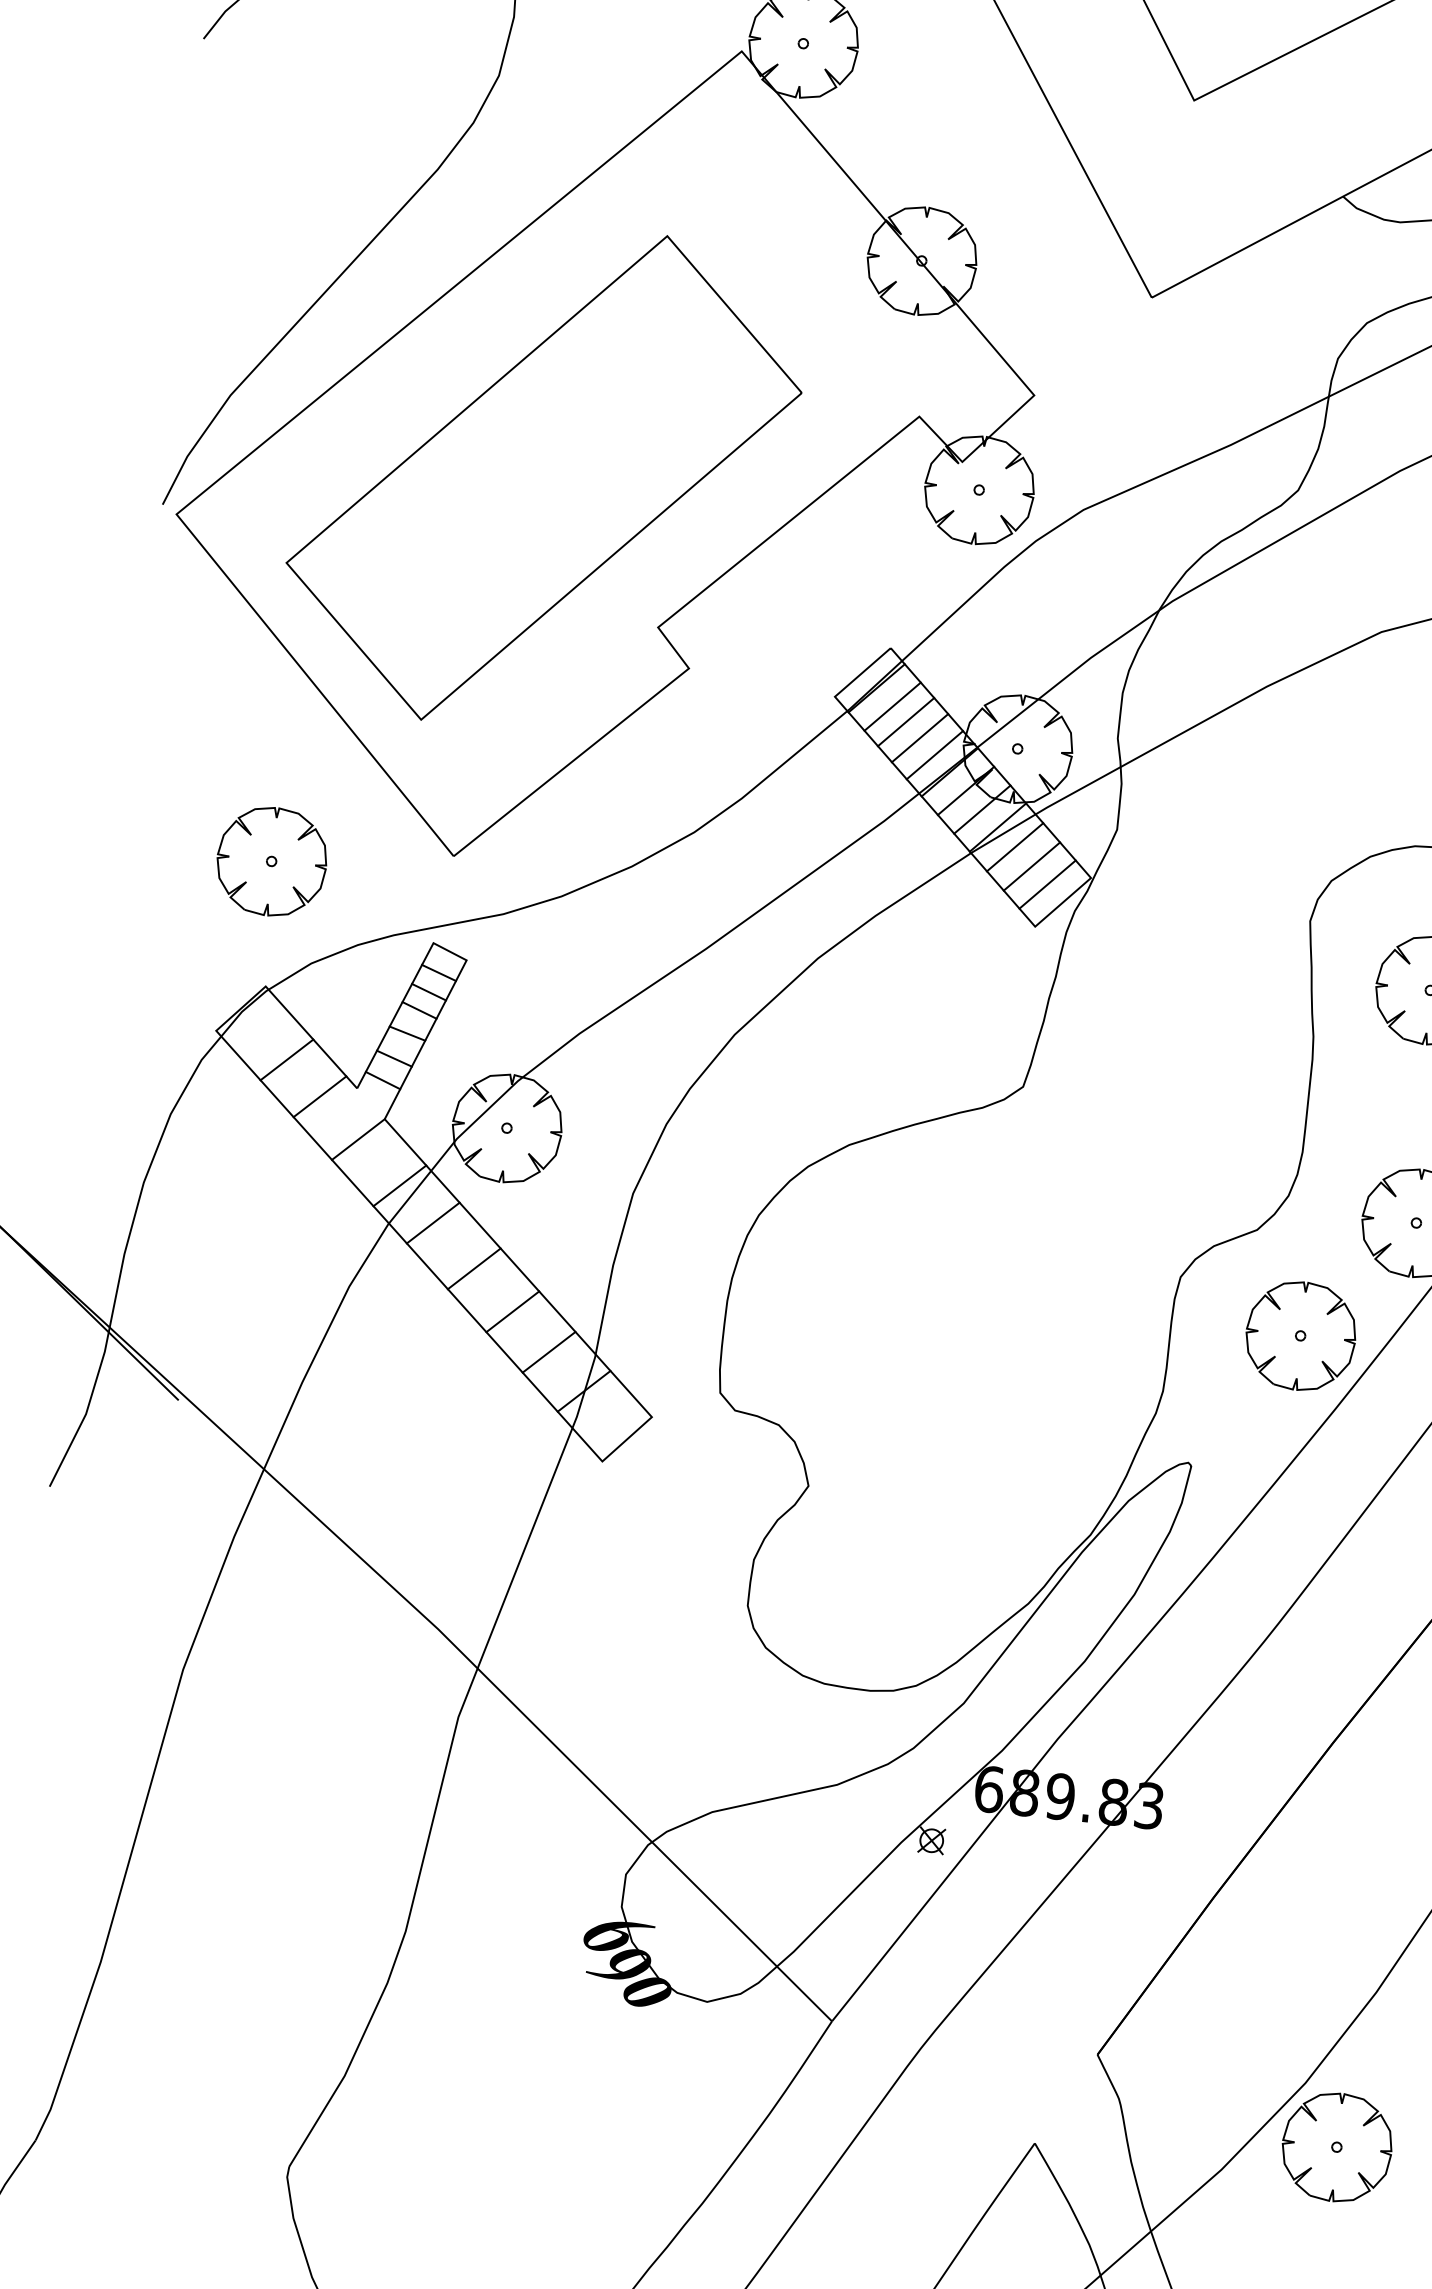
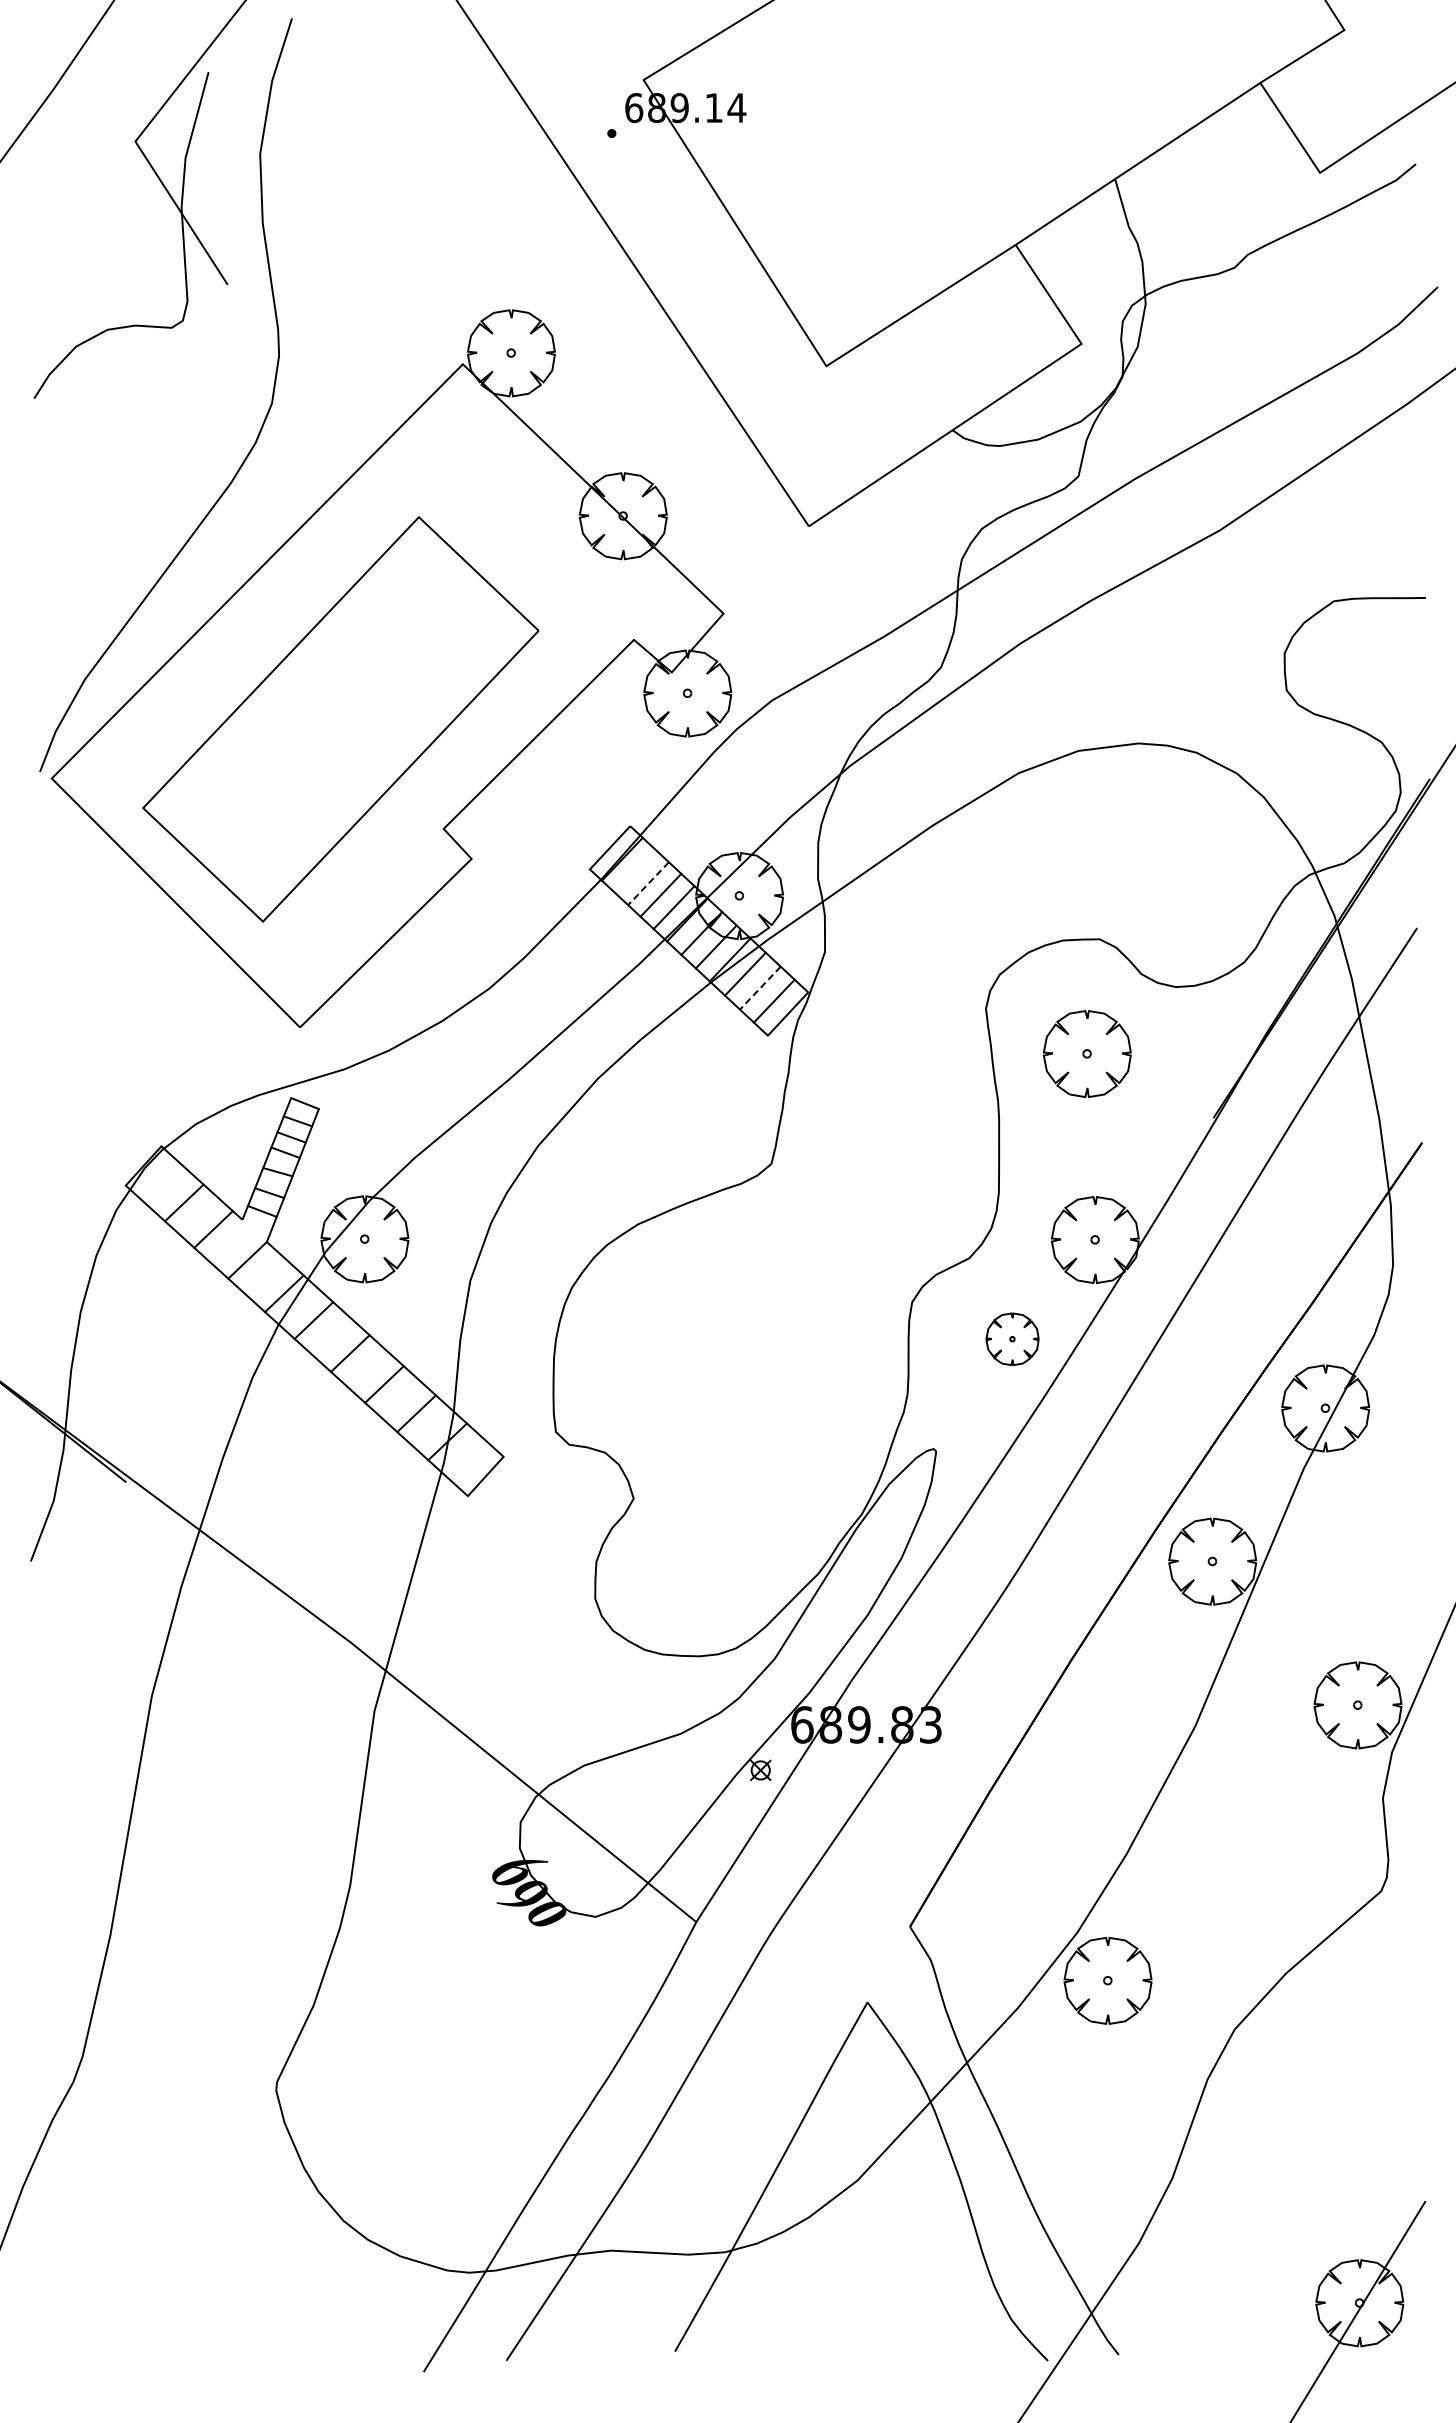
line: (892, 706) -> (636, 872), removed
line: (906, 721) -> (648, 883), solid -> dashed
part: (271, 861) -> (155, 1046), removed
line: (1032, 867) -> (760, 988), solid -> dashed
part: (1300, 1336) -> (1012, 1339), size x0.6

